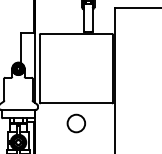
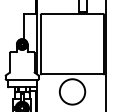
circle: (76, 123) -> (72, 91), size x1.67

